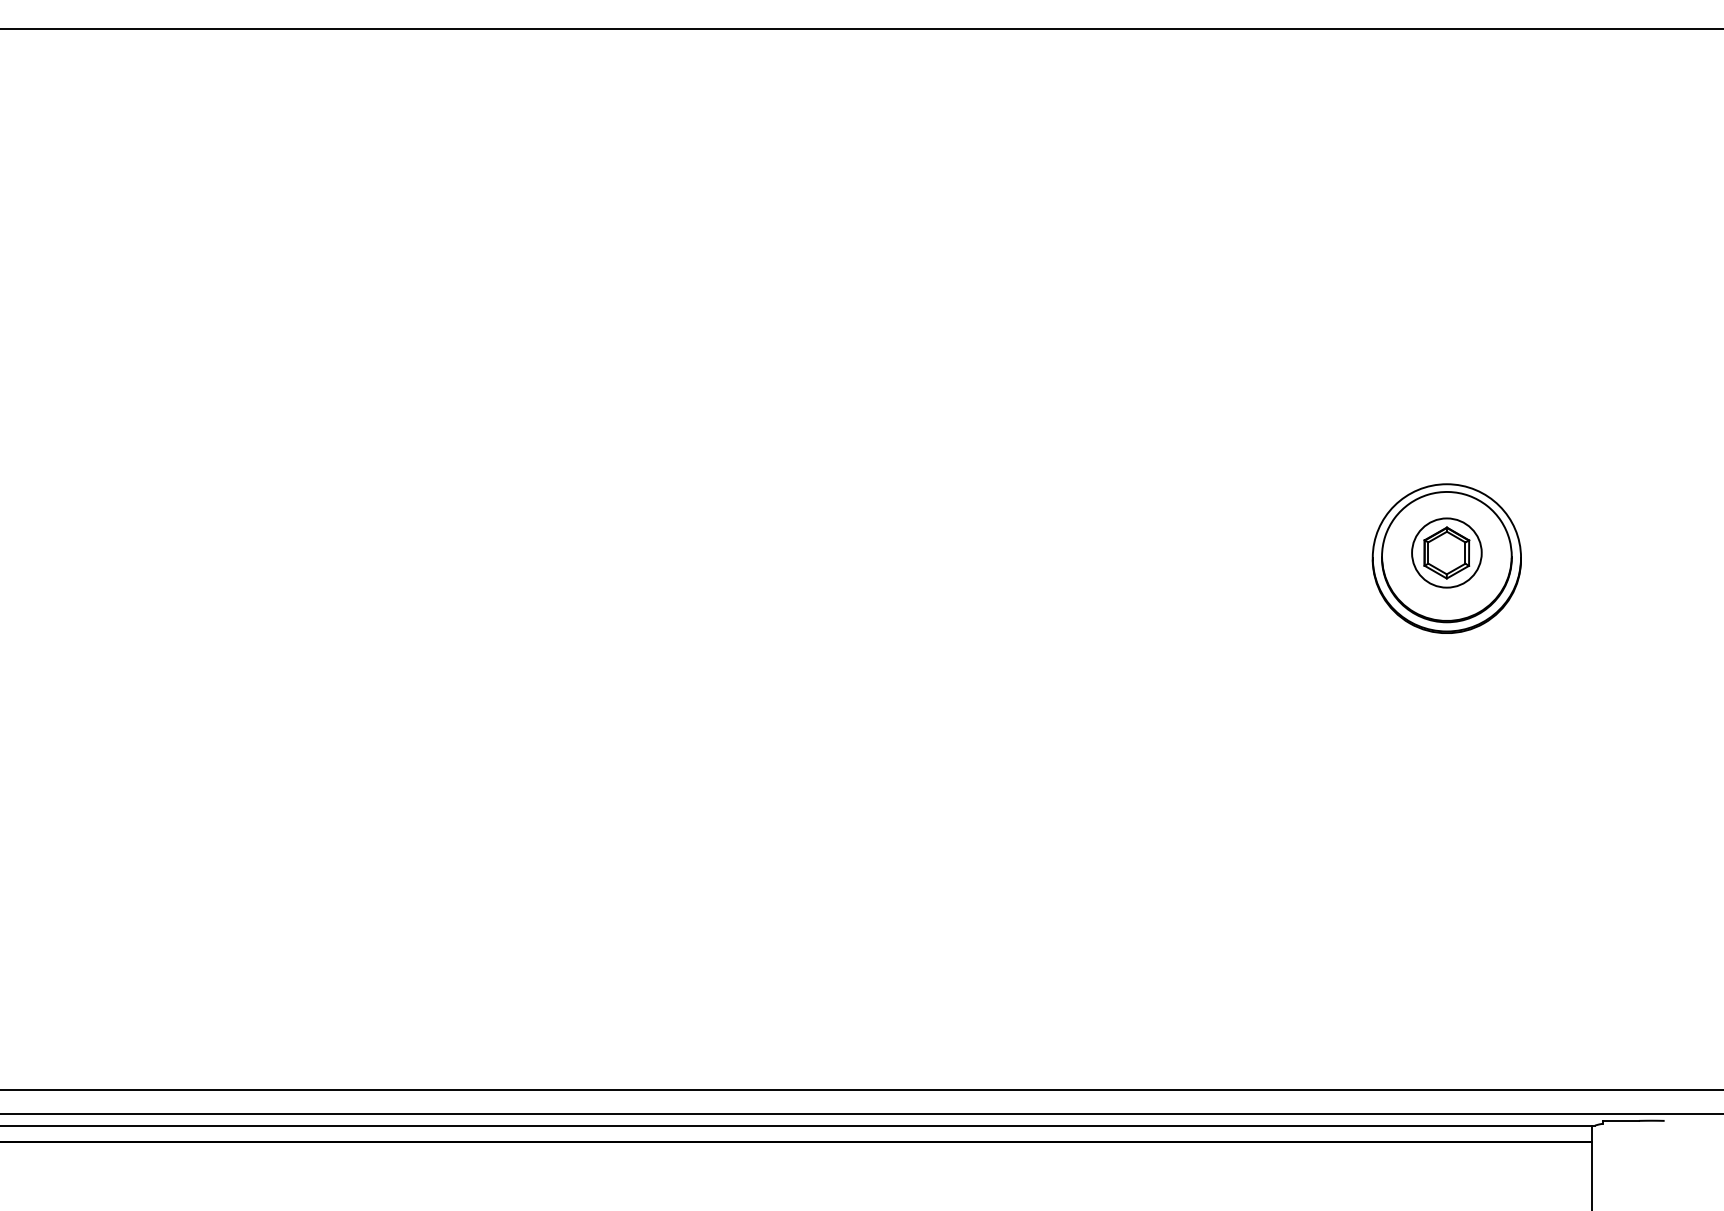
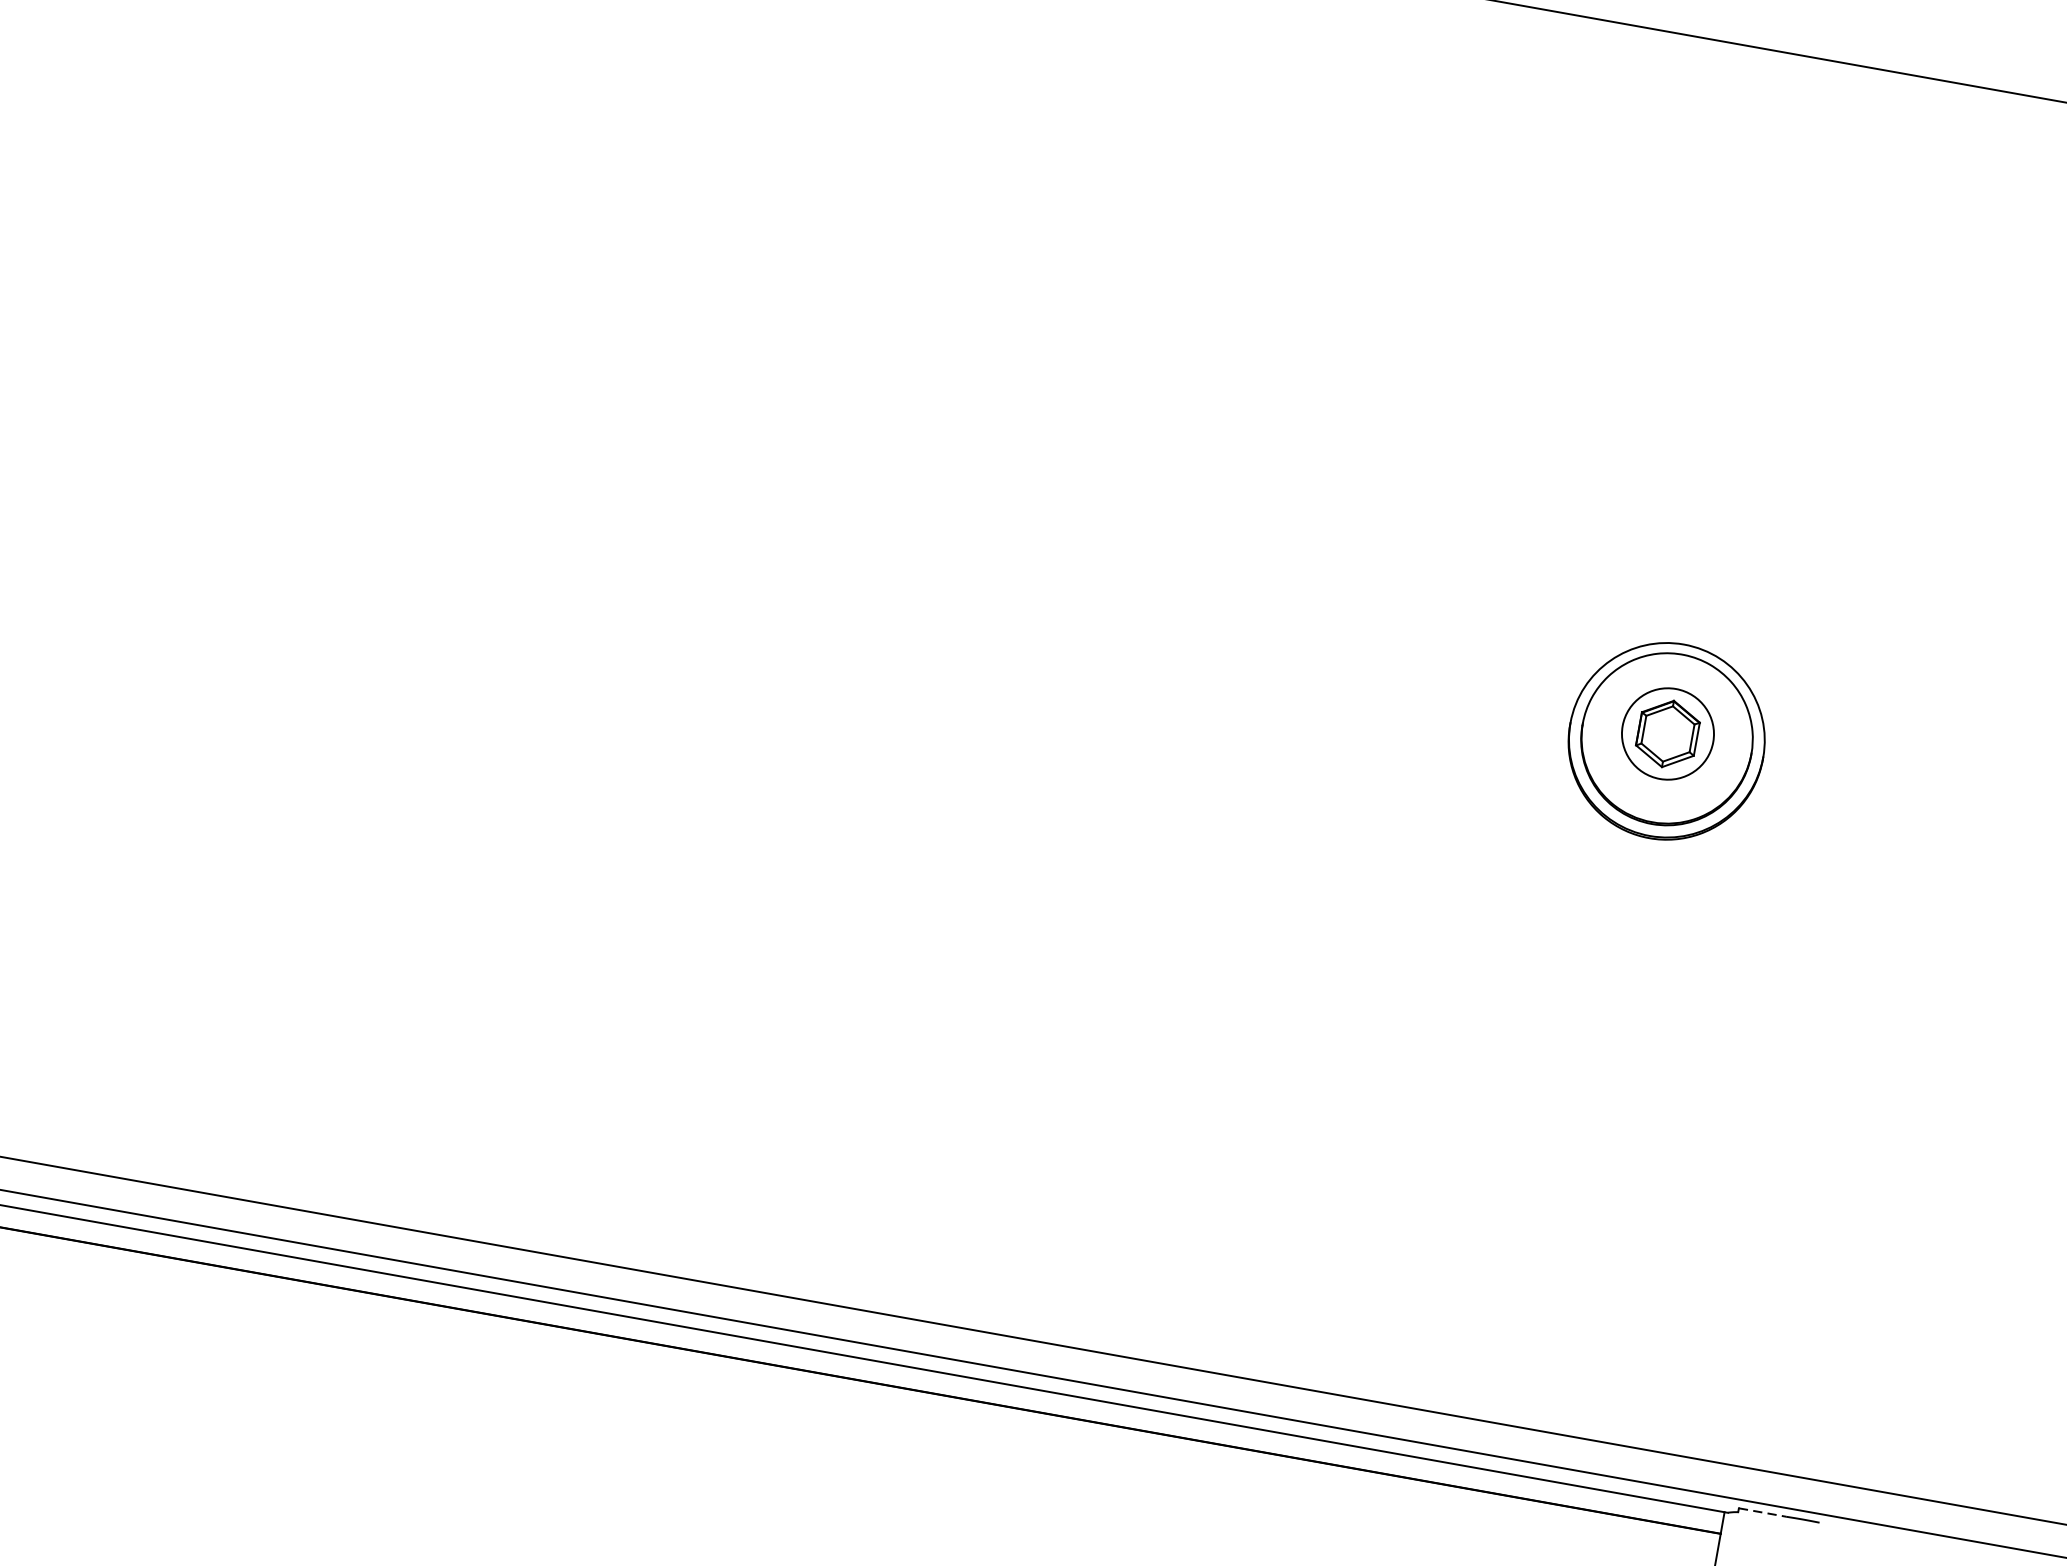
line: (1621, 1120) -> (1763, 1512), solid -> dashed

